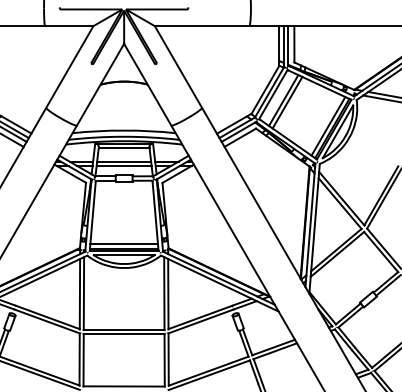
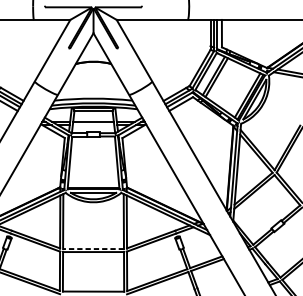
line: (123, 166) -> (93, 125), removed
line: (124, 244) -> (93, 184), removed
line: (123, 329) -> (93, 248), solid -> dashed

